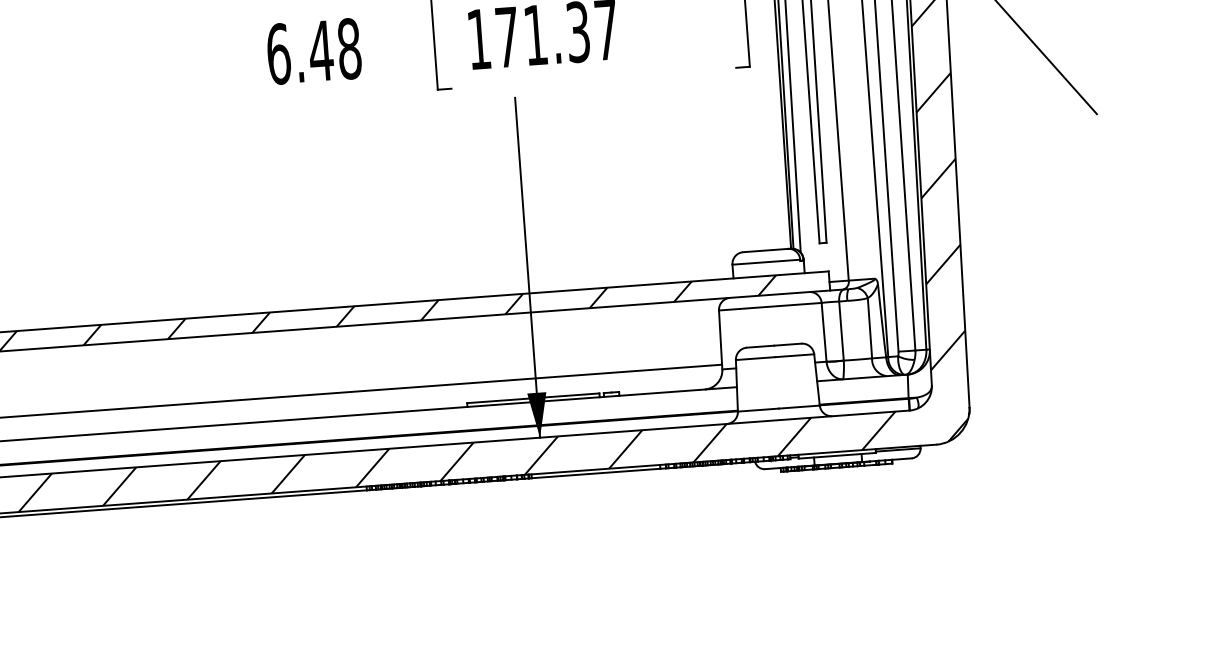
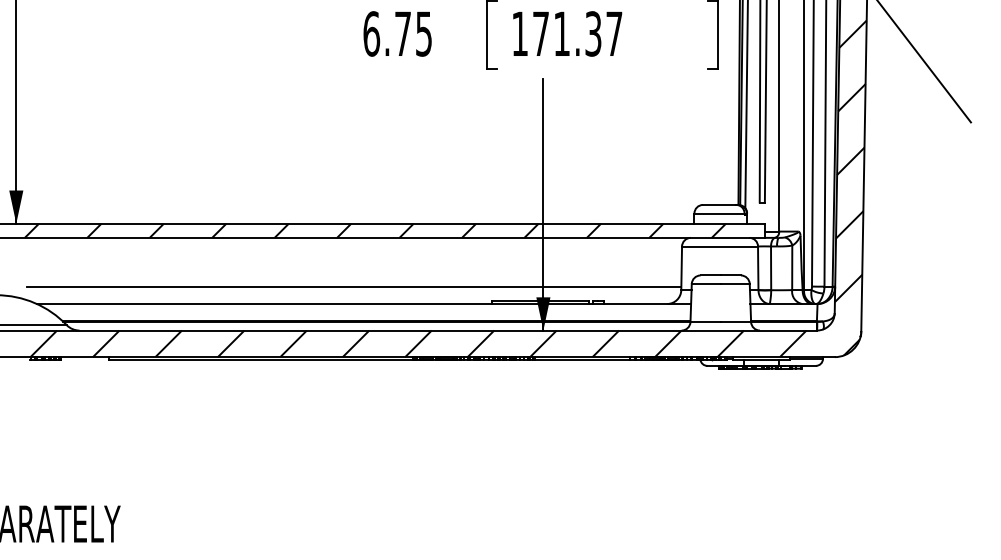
text: (335, 49) -> (413, 33), 6.48 -> 6.75

